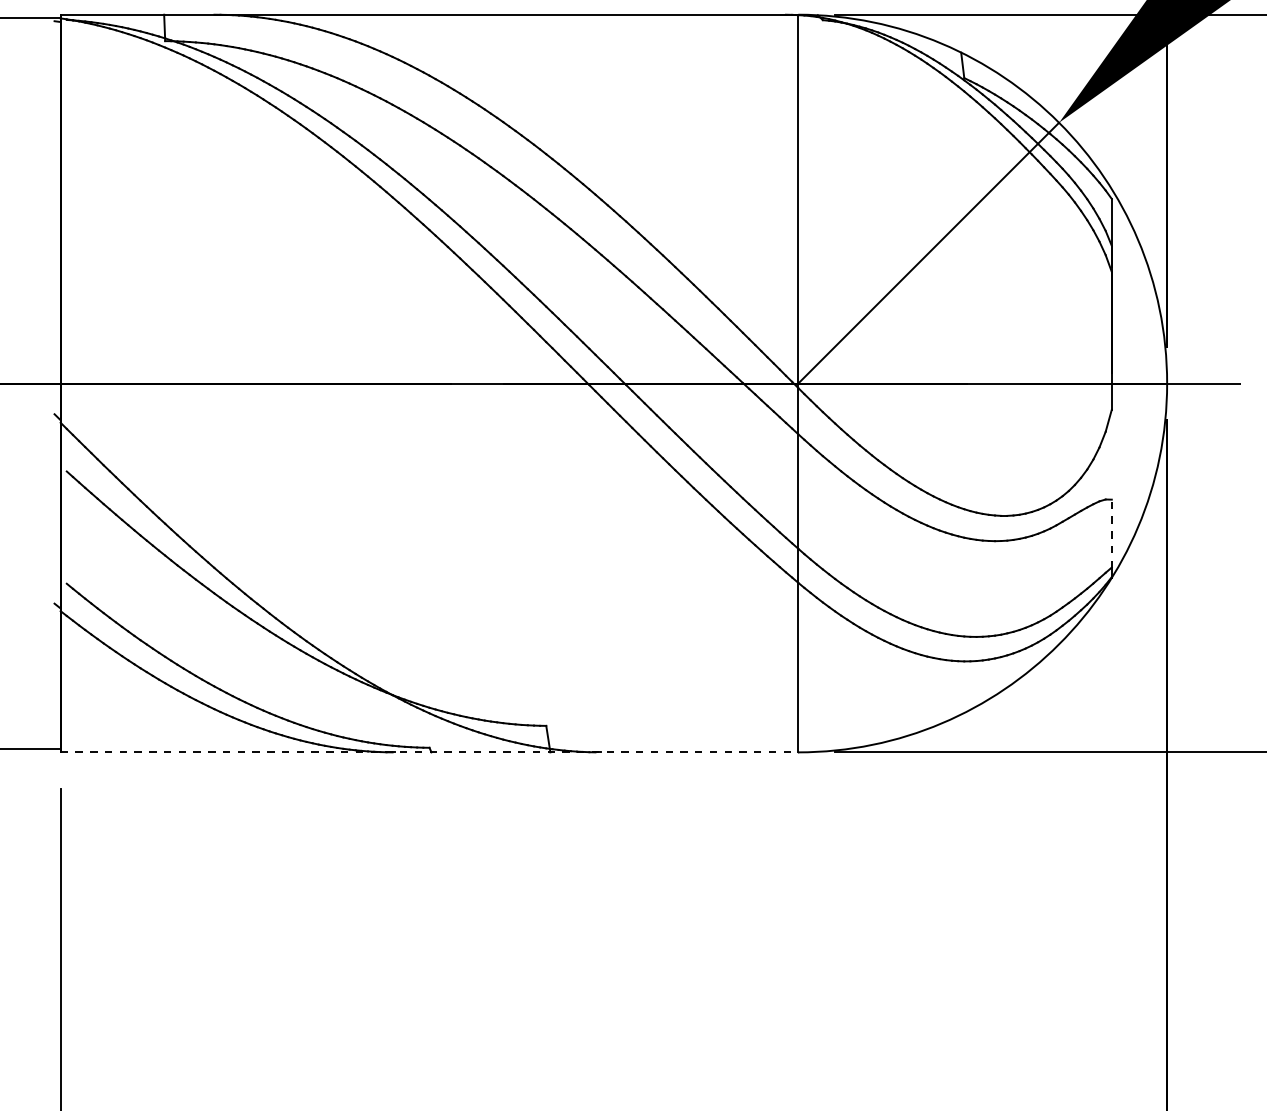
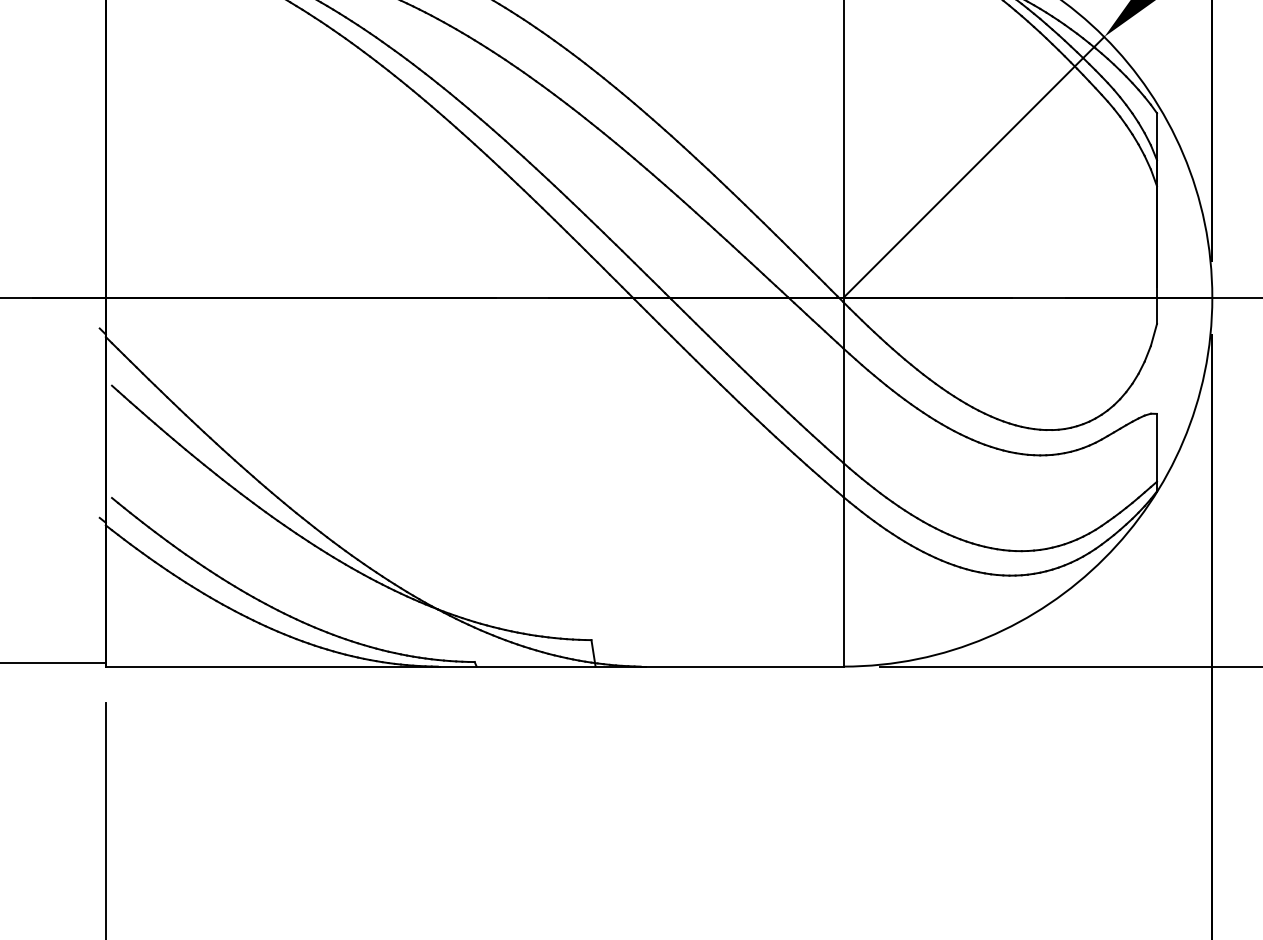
line: (1111, 533) -> (1156, 447), dashed -> solid
line: (429, 752) -> (474, 666), dashed -> solid

